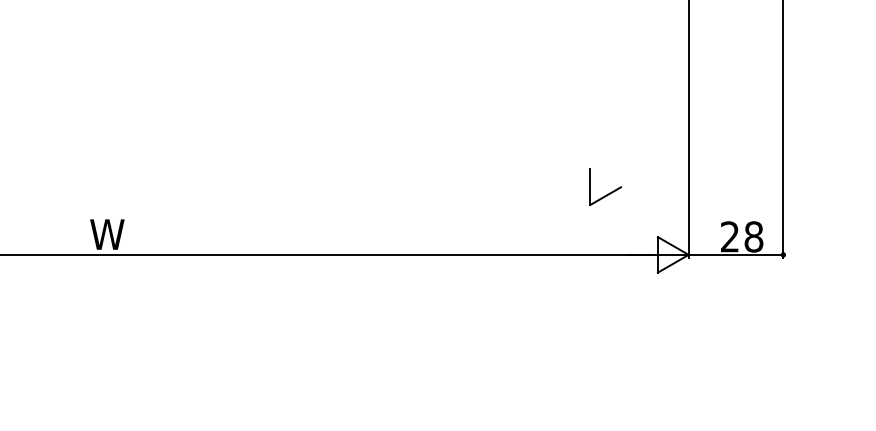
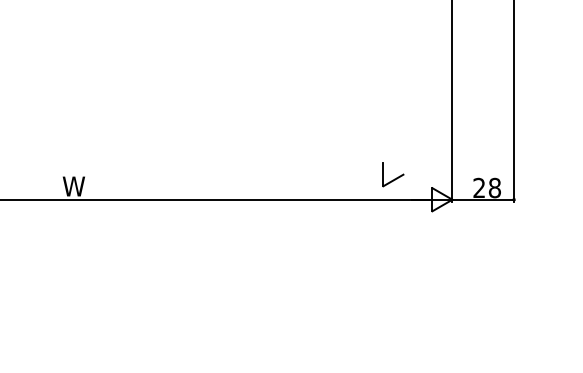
part: (605, 186) -> (393, 174), moved

